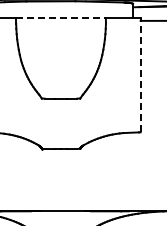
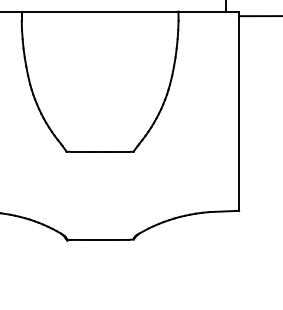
line: (61, 18) -> (100, 11), dashed -> solid
line: (140, 74) -> (238, 109), dashed -> solid

